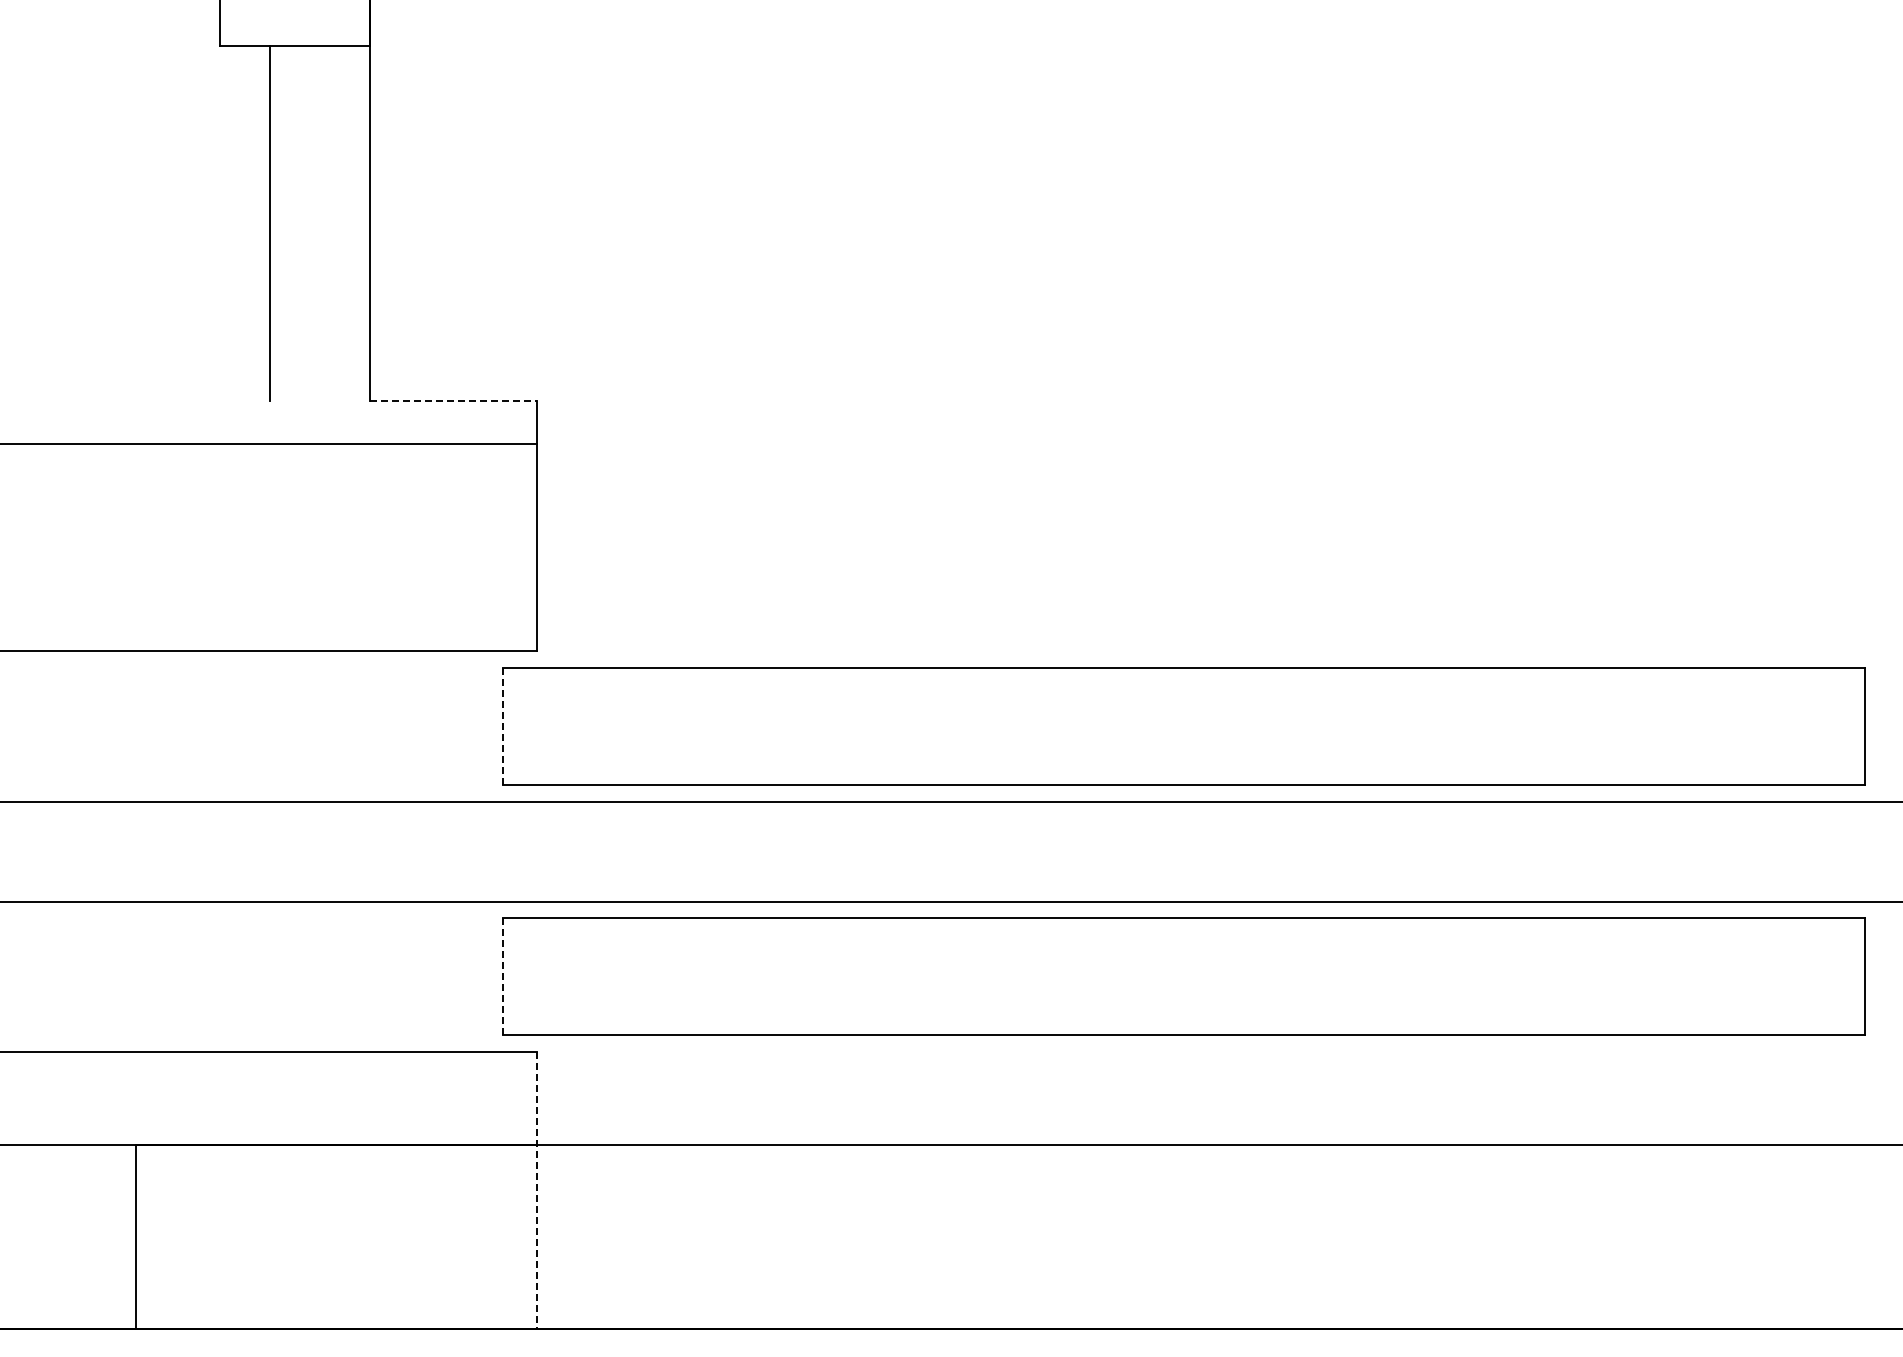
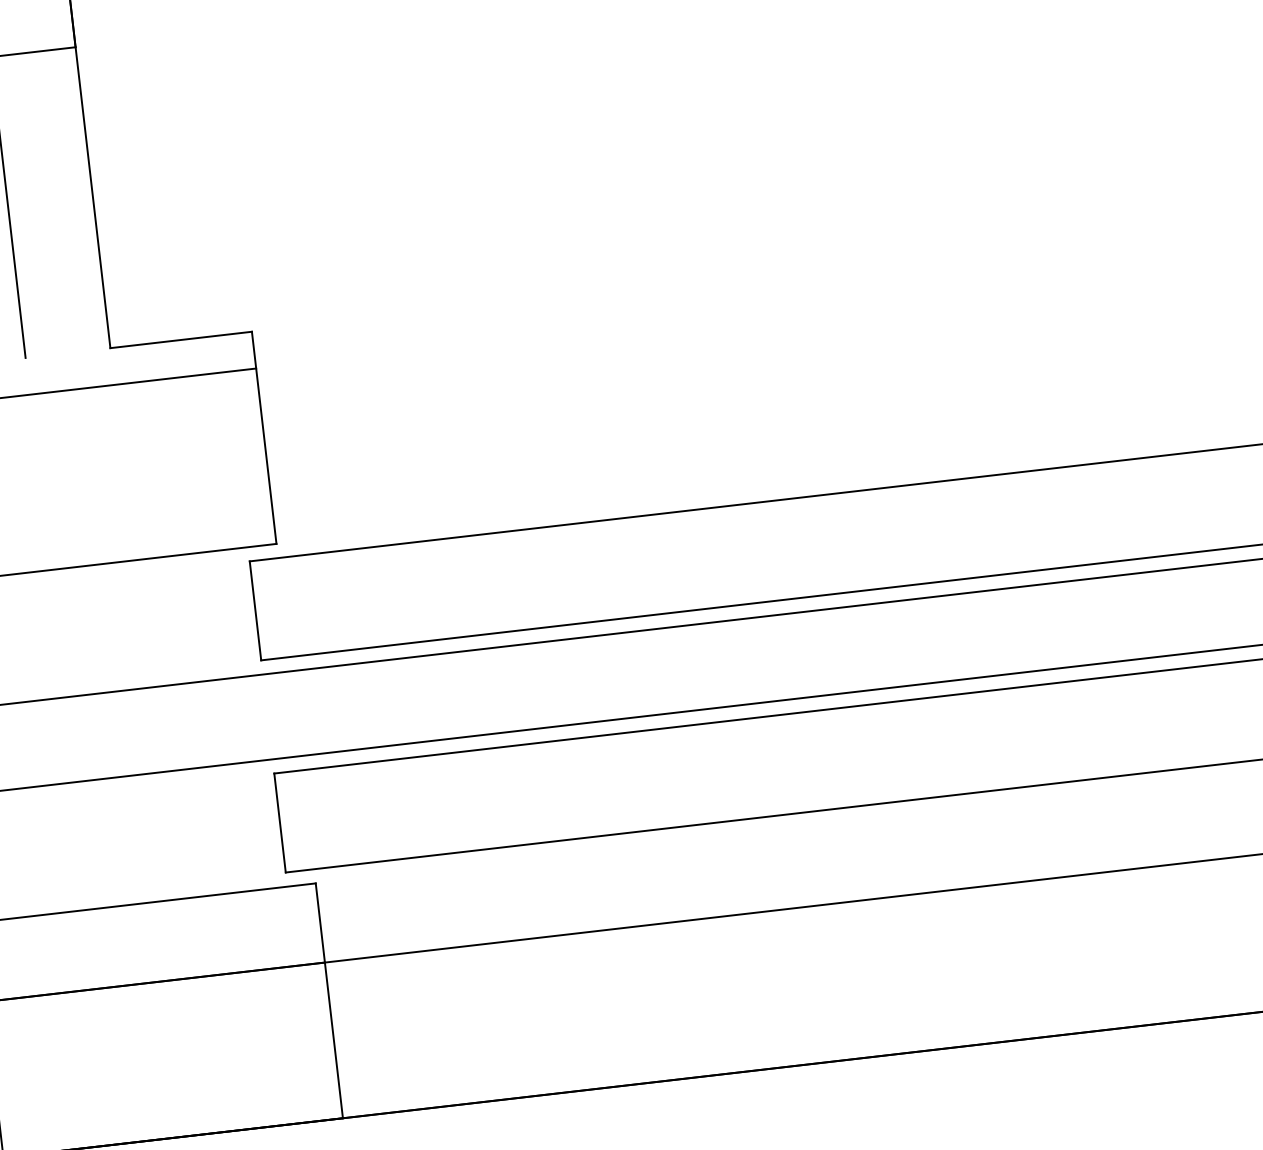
line: (453, 400) -> (181, 339), dashed -> solid
line: (503, 725) -> (255, 610), dashed -> solid
line: (503, 977) -> (280, 823), dashed -> solid
line: (536, 1190) -> (329, 1000), dashed -> solid

